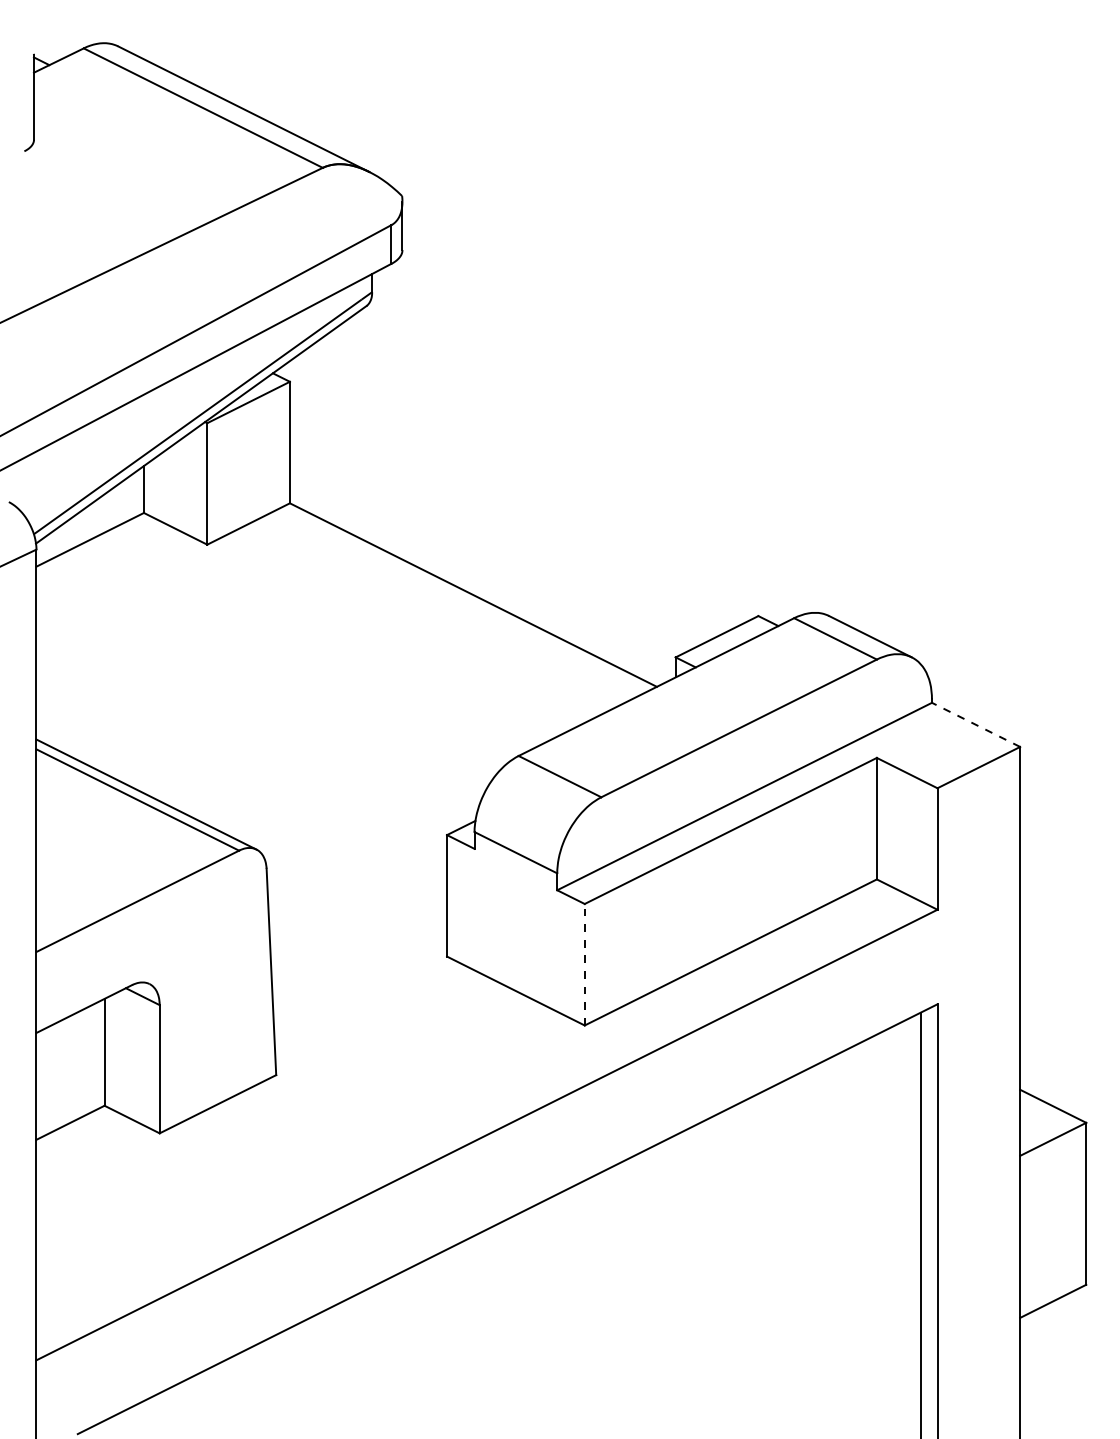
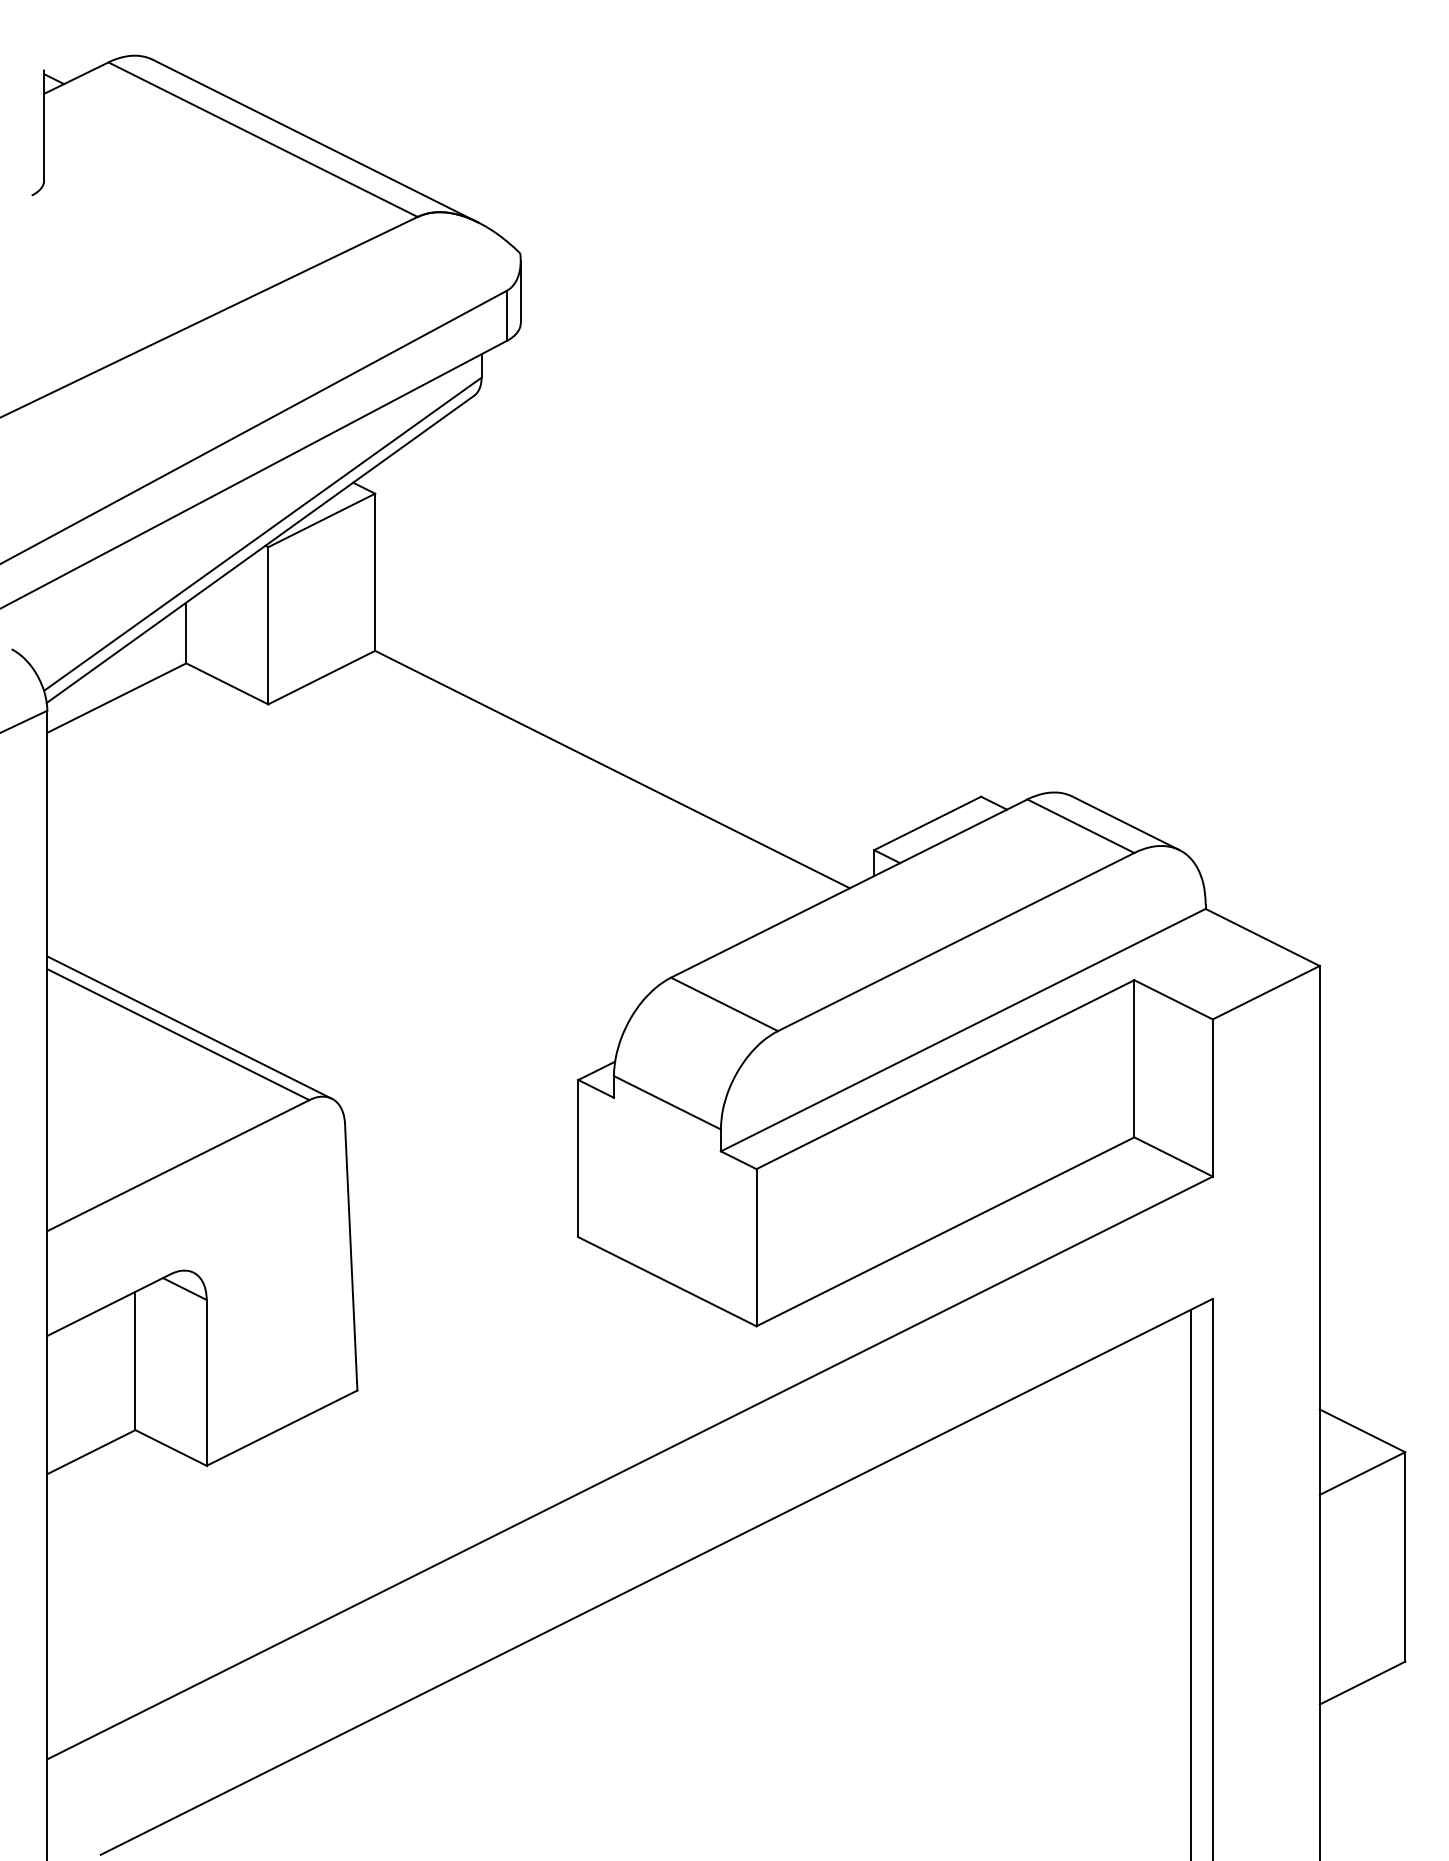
line: (975, 724) -> (1261, 936), dashed -> solid
line: (584, 964) -> (756, 1247), dashed -> solid

